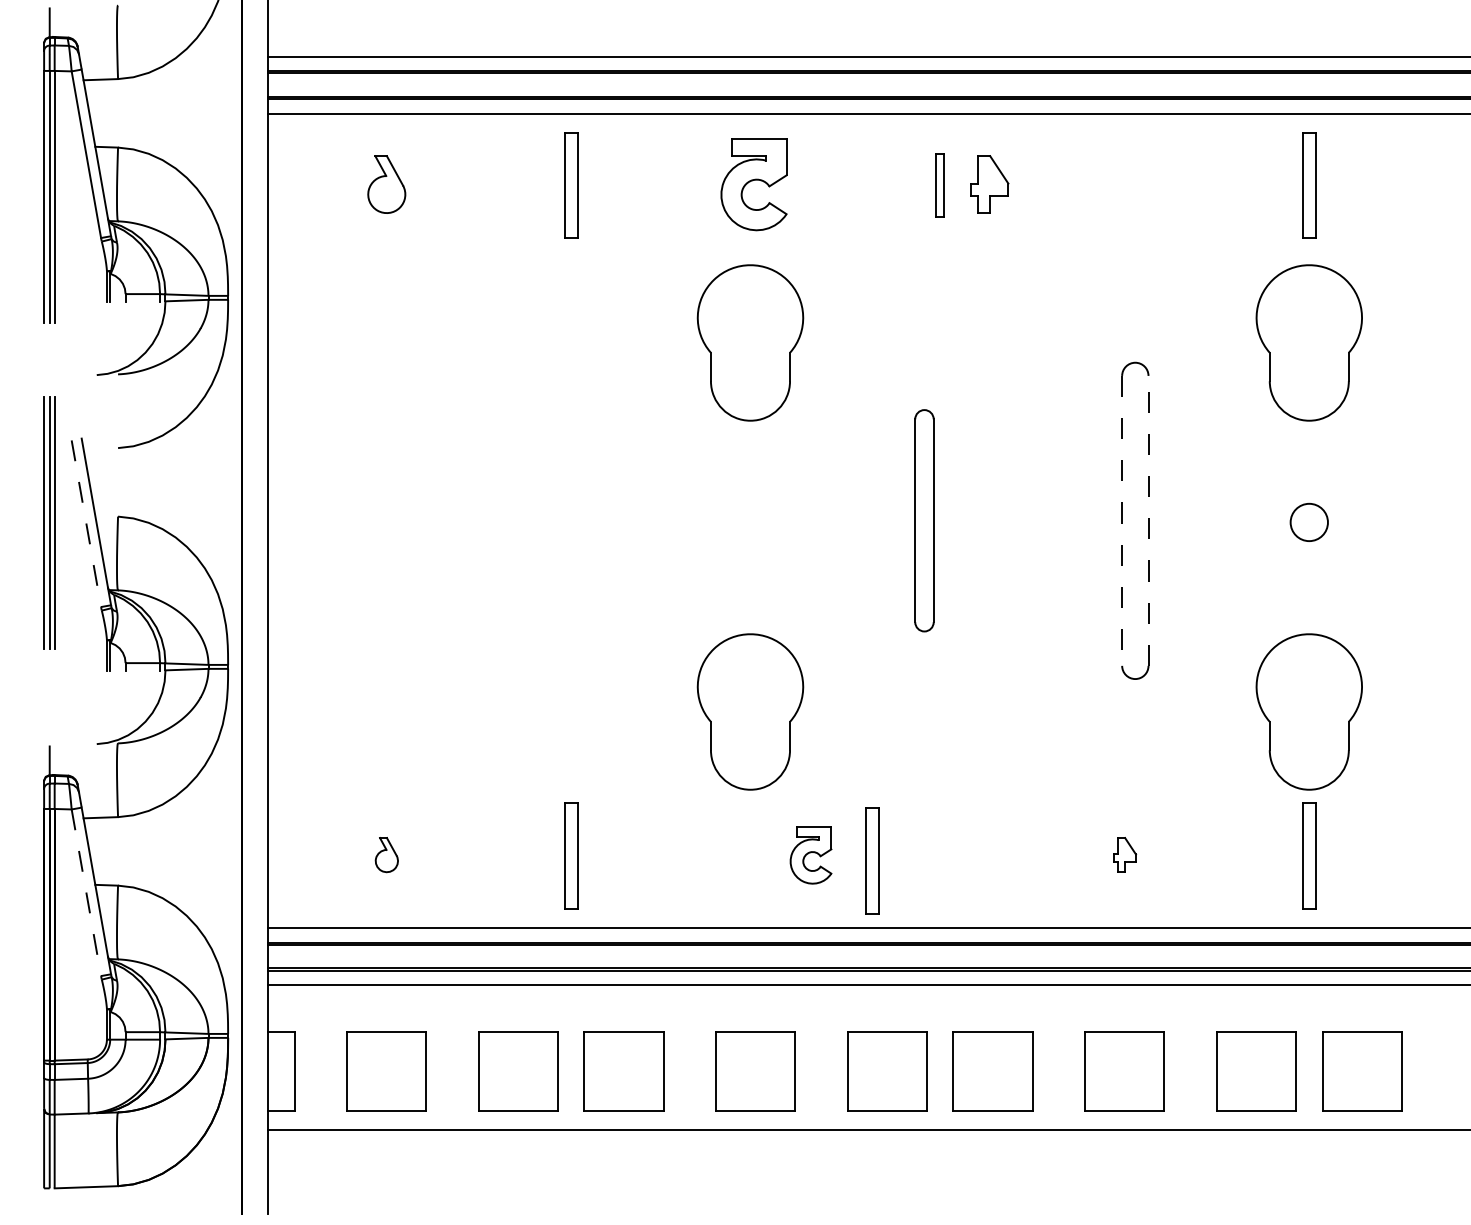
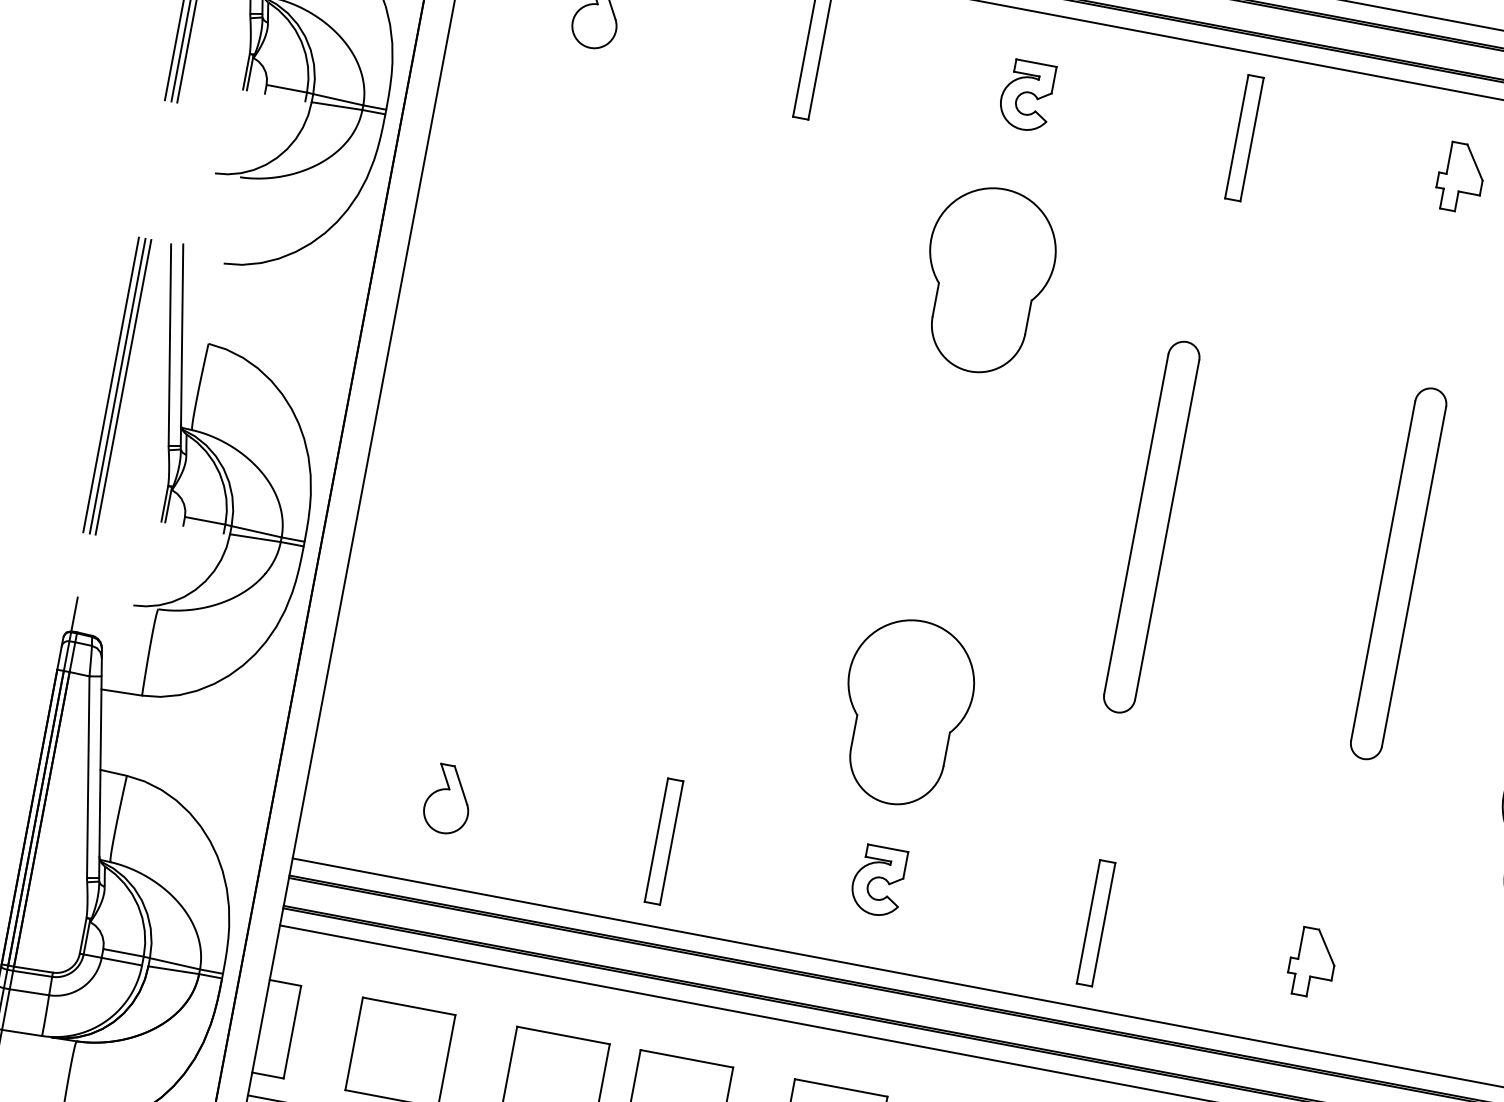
part: (753, 184) -> (1026, 95), size x0.62
part: (989, 184) -> (1460, 177), moved
part: (940, 185) -> (1244, 138), size x1.67
part: (924, 520) -> (1151, 526), size x1.43
line: (1122, 520) -> (1383, 570), dashed -> solid
line: (1148, 520) -> (1414, 576), dashed -> solid
part: (49, 522) -> (117, 385), moved
line: (86, 523) -> (170, 344), dashed -> solid
part: (386, 854) -> (448, 798), size x1.67
part: (1124, 854) -> (1312, 962), size x1.67
part: (810, 855) -> (877, 881), moved
part: (872, 860) -> (1096, 922), moved
line: (86, 892) -> (88, 776), dashed -> solid

